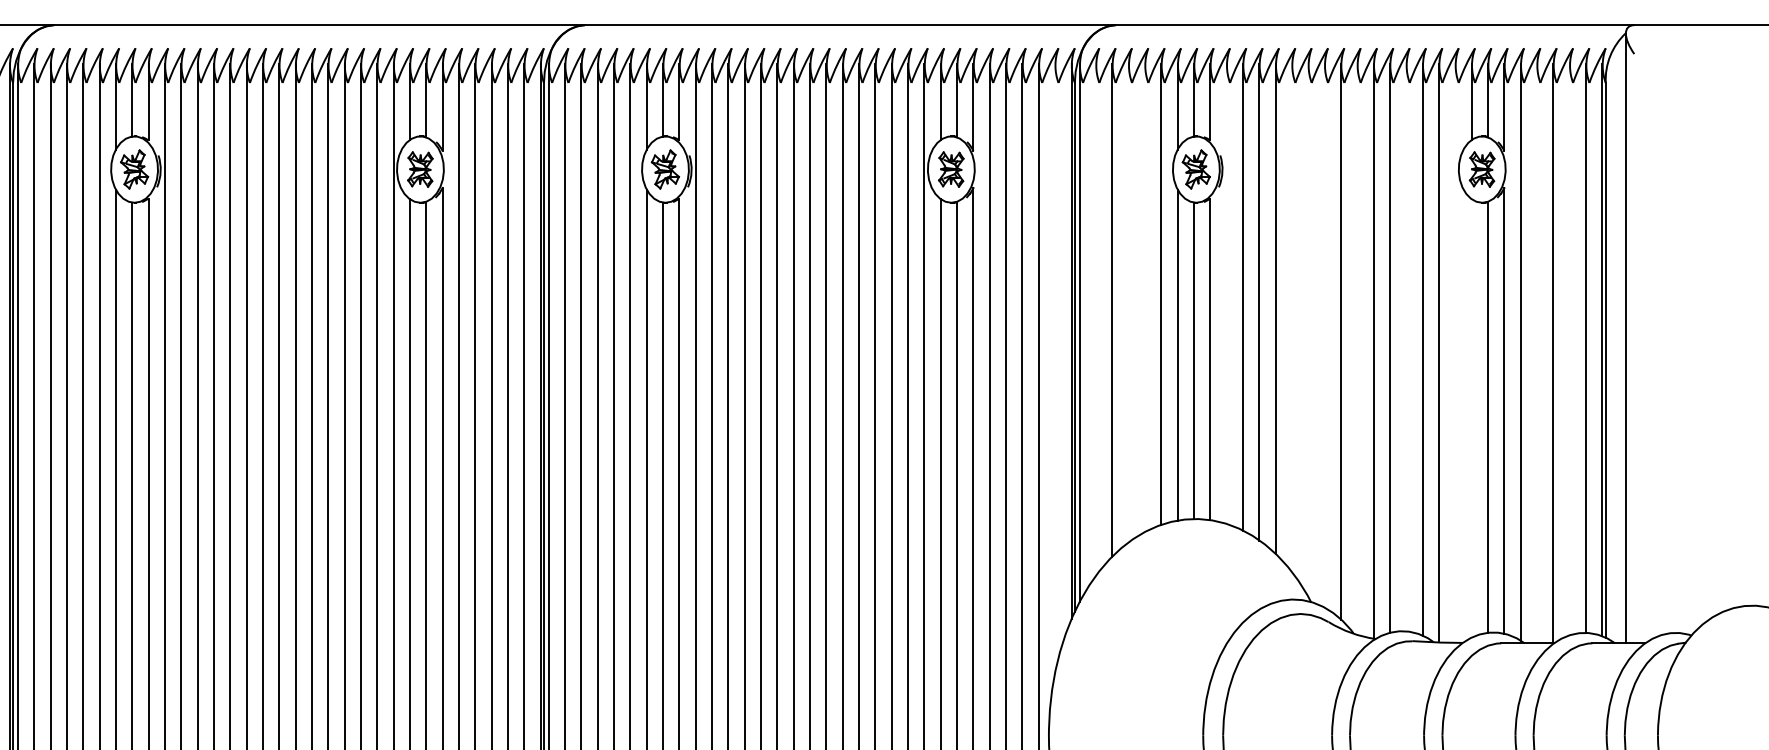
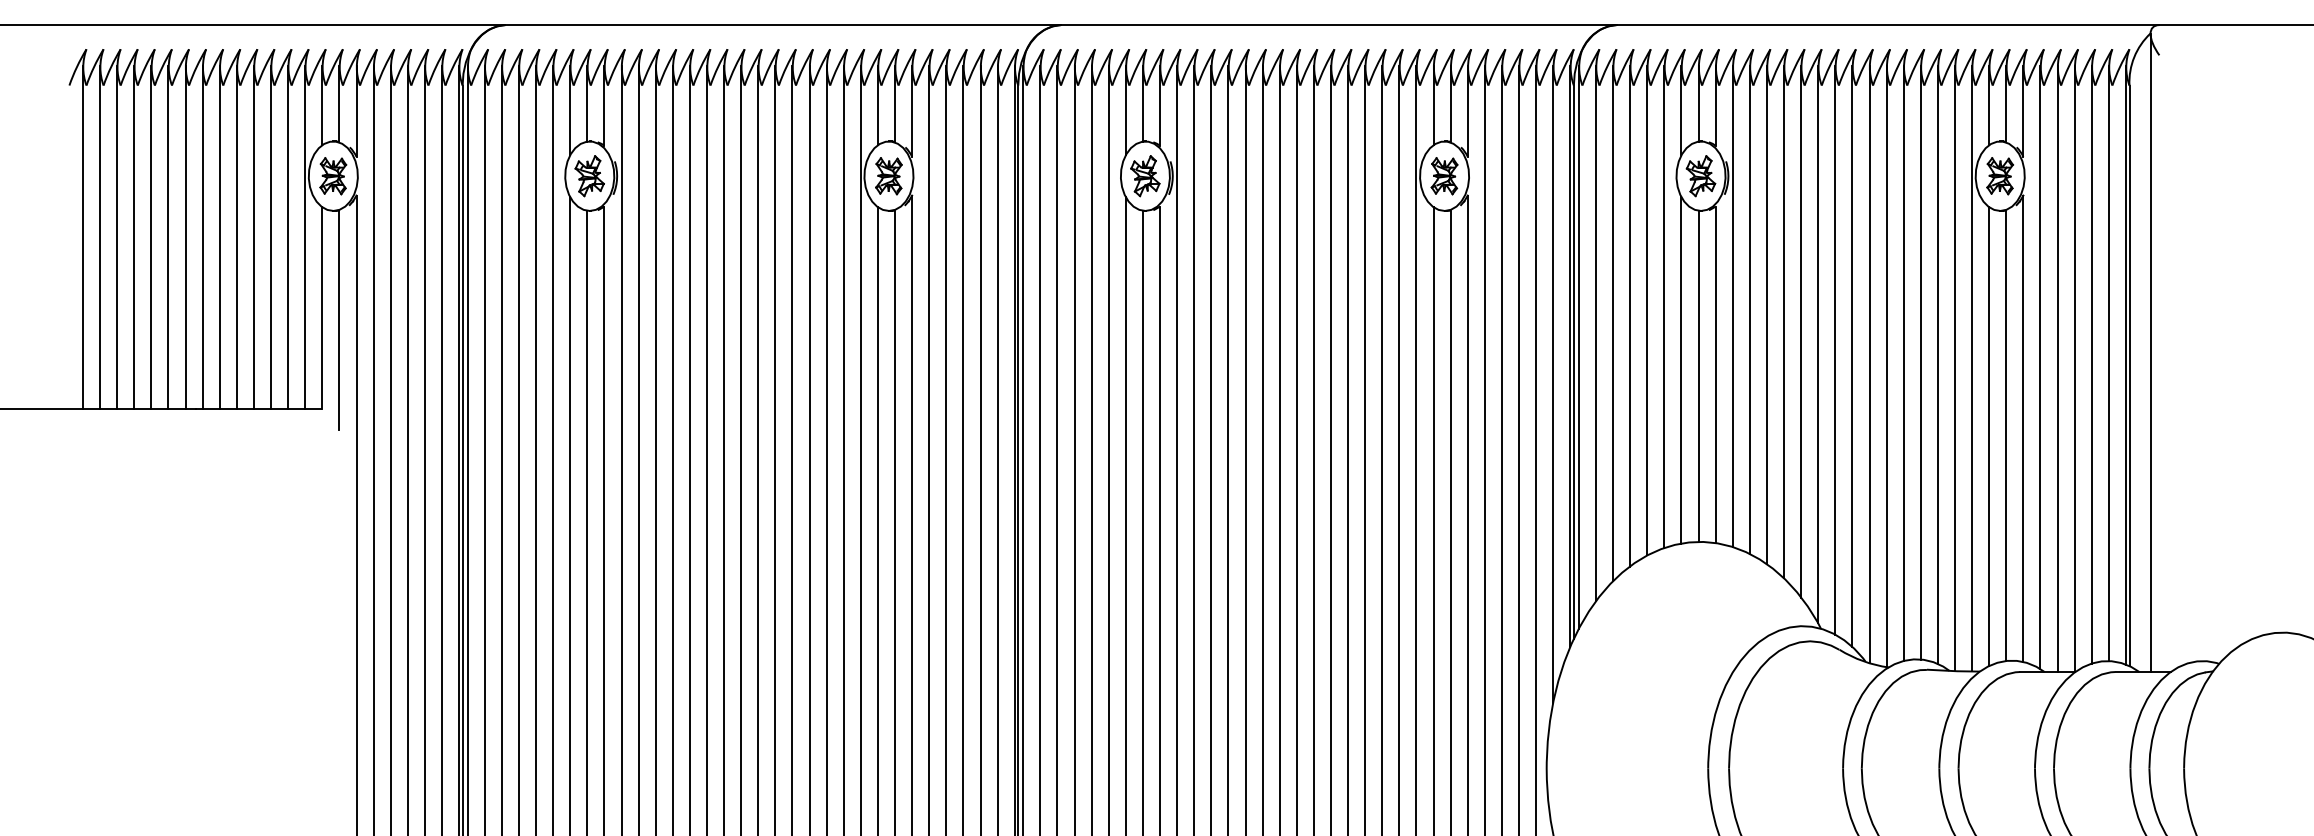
line: (1226, 294) -> (1732, 306), added
line: (1145, 297) -> (1647, 310), added
line: (1128, 302) -> (1630, 315), added
line: (1292, 317) -> (1801, 331), added
line: (1095, 319) -> (1595, 333), added
line: (1308, 330) -> (1818, 344), added
line: (1324, 335) -> (1835, 349), added
line: (1406, 347) -> (1920, 362), added
line: (1357, 348) -> (1869, 363), added
line: (1569, 349) -> (2091, 364), added
line: (1455, 353) -> (1972, 368), added
line: (1536, 353) -> (2057, 368), added
line: (1055, 367) -> (1553, 383), added
line: (1472, 418) -> (1989, 436), added

